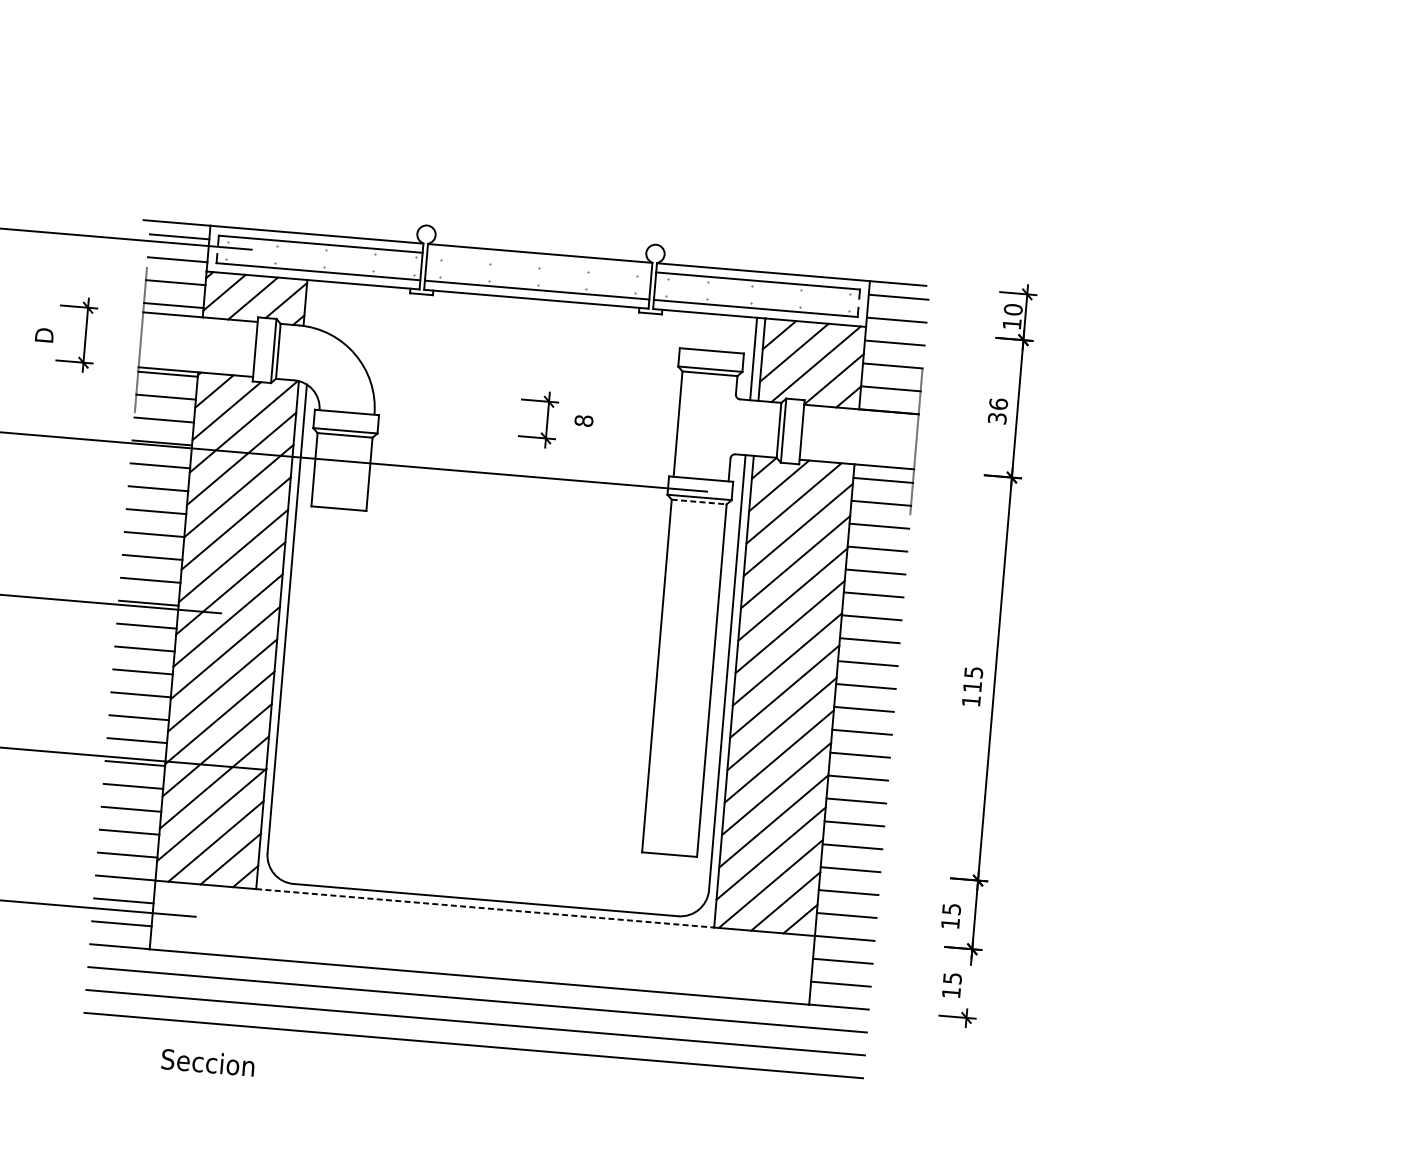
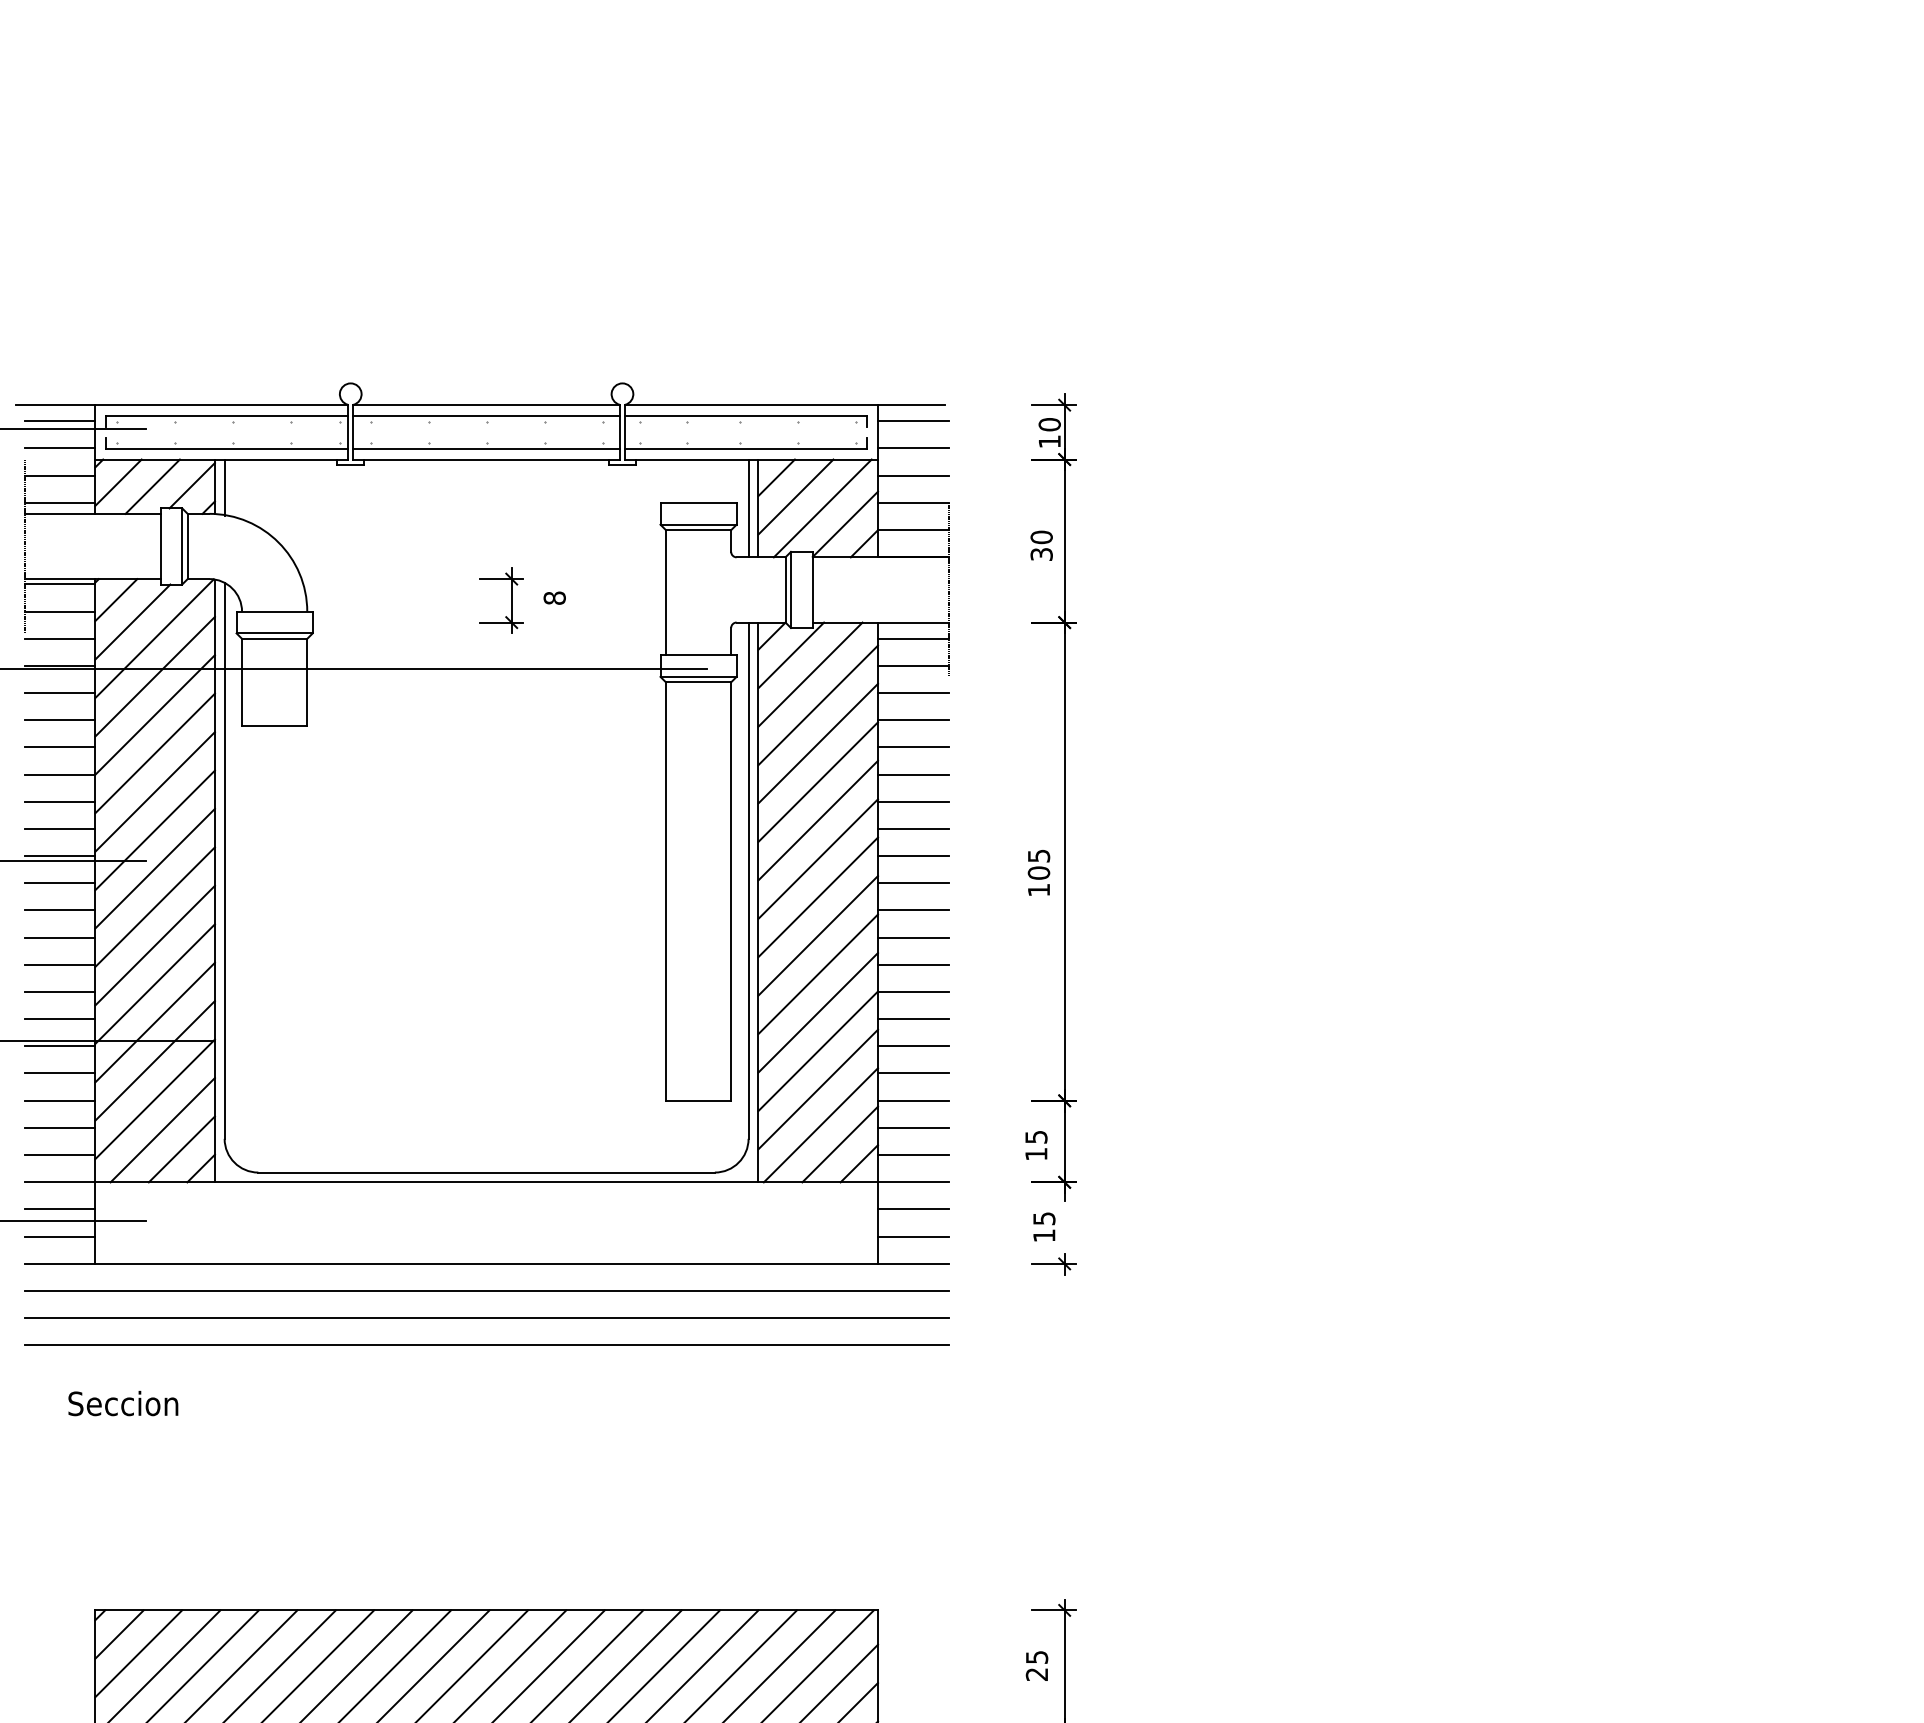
line: (539, 263) -> (486, 416), added
line: (313, 304) -> (224, 487), added
text: (998, 404) -> (1041, 537), 36 -> 30
line: (699, 502) -> (698, 682), dashed -> solid
text: (972, 686) -> (1038, 872), 115 -> 105
line: (485, 908) -> (486, 1182), dashed -> solid
text: (208, 1062) -> (123, 1403), moved

